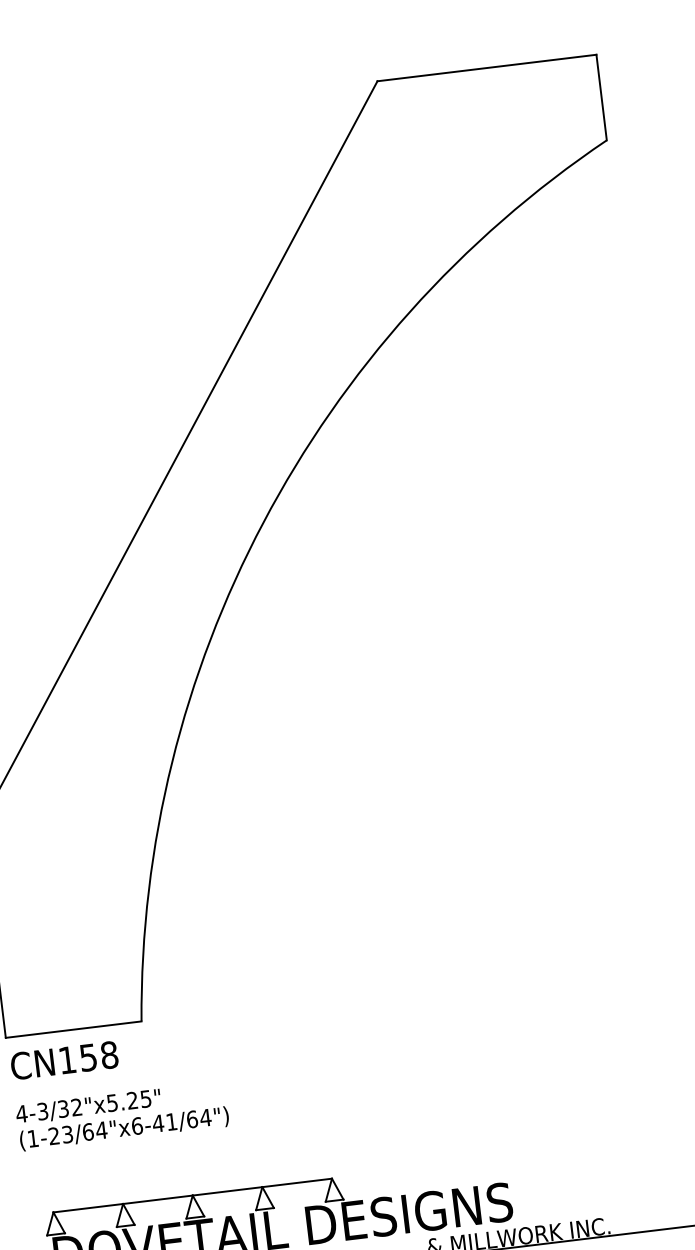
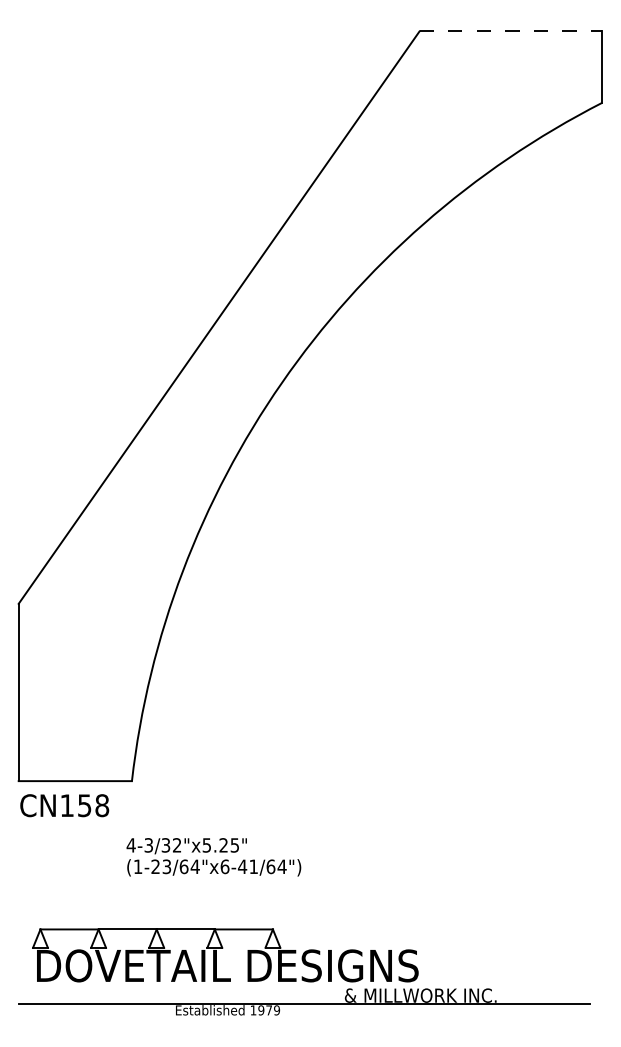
line: (487, 68) -> (511, 31), solid -> dashed
text: (122, 1116) -> (213, 857), moved

